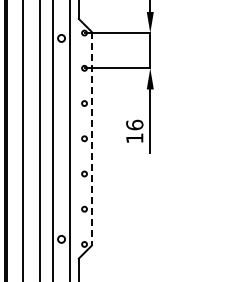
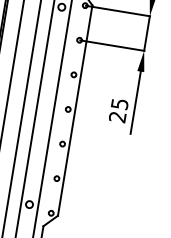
text: (134, 131) -> (118, 110), 16 -> 25
line: (91, 139) -> (74, 111), dashed -> solid

